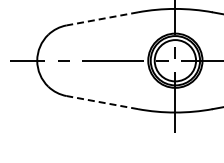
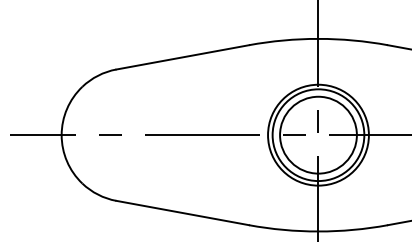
line: (101, 18) -> (181, 56), dashed -> solid
line: (101, 102) -> (181, 212), dashed -> solid

